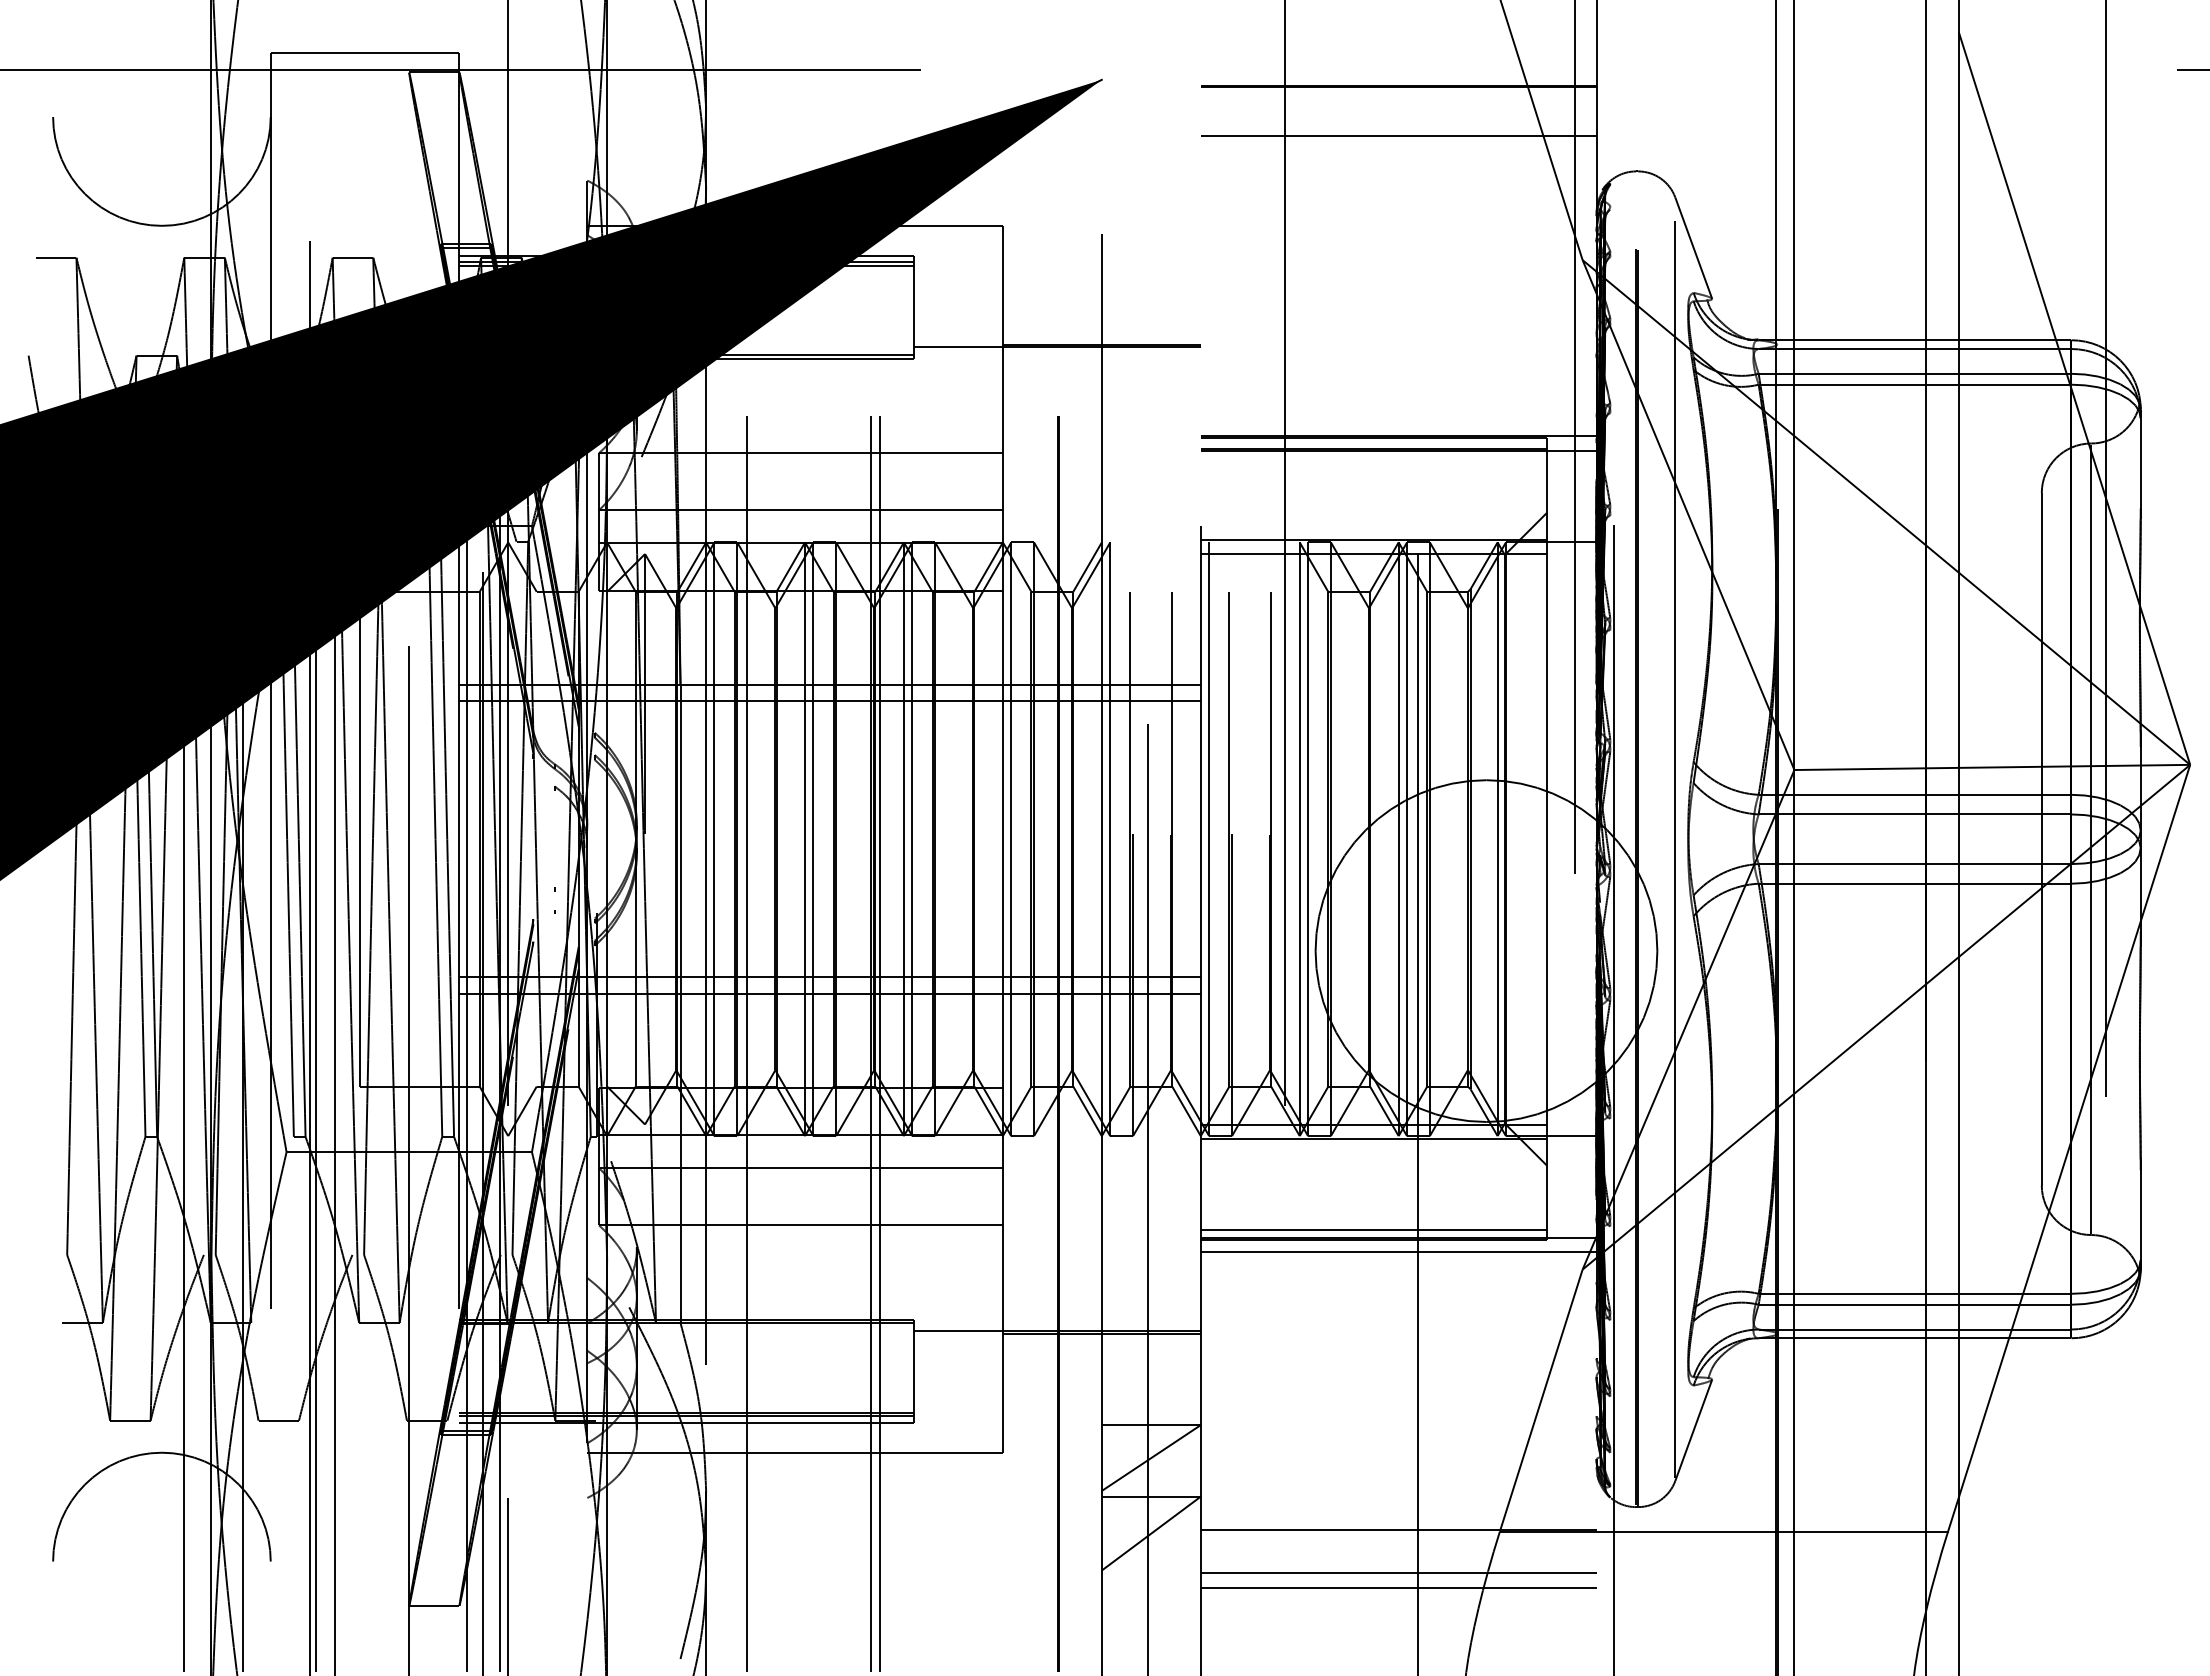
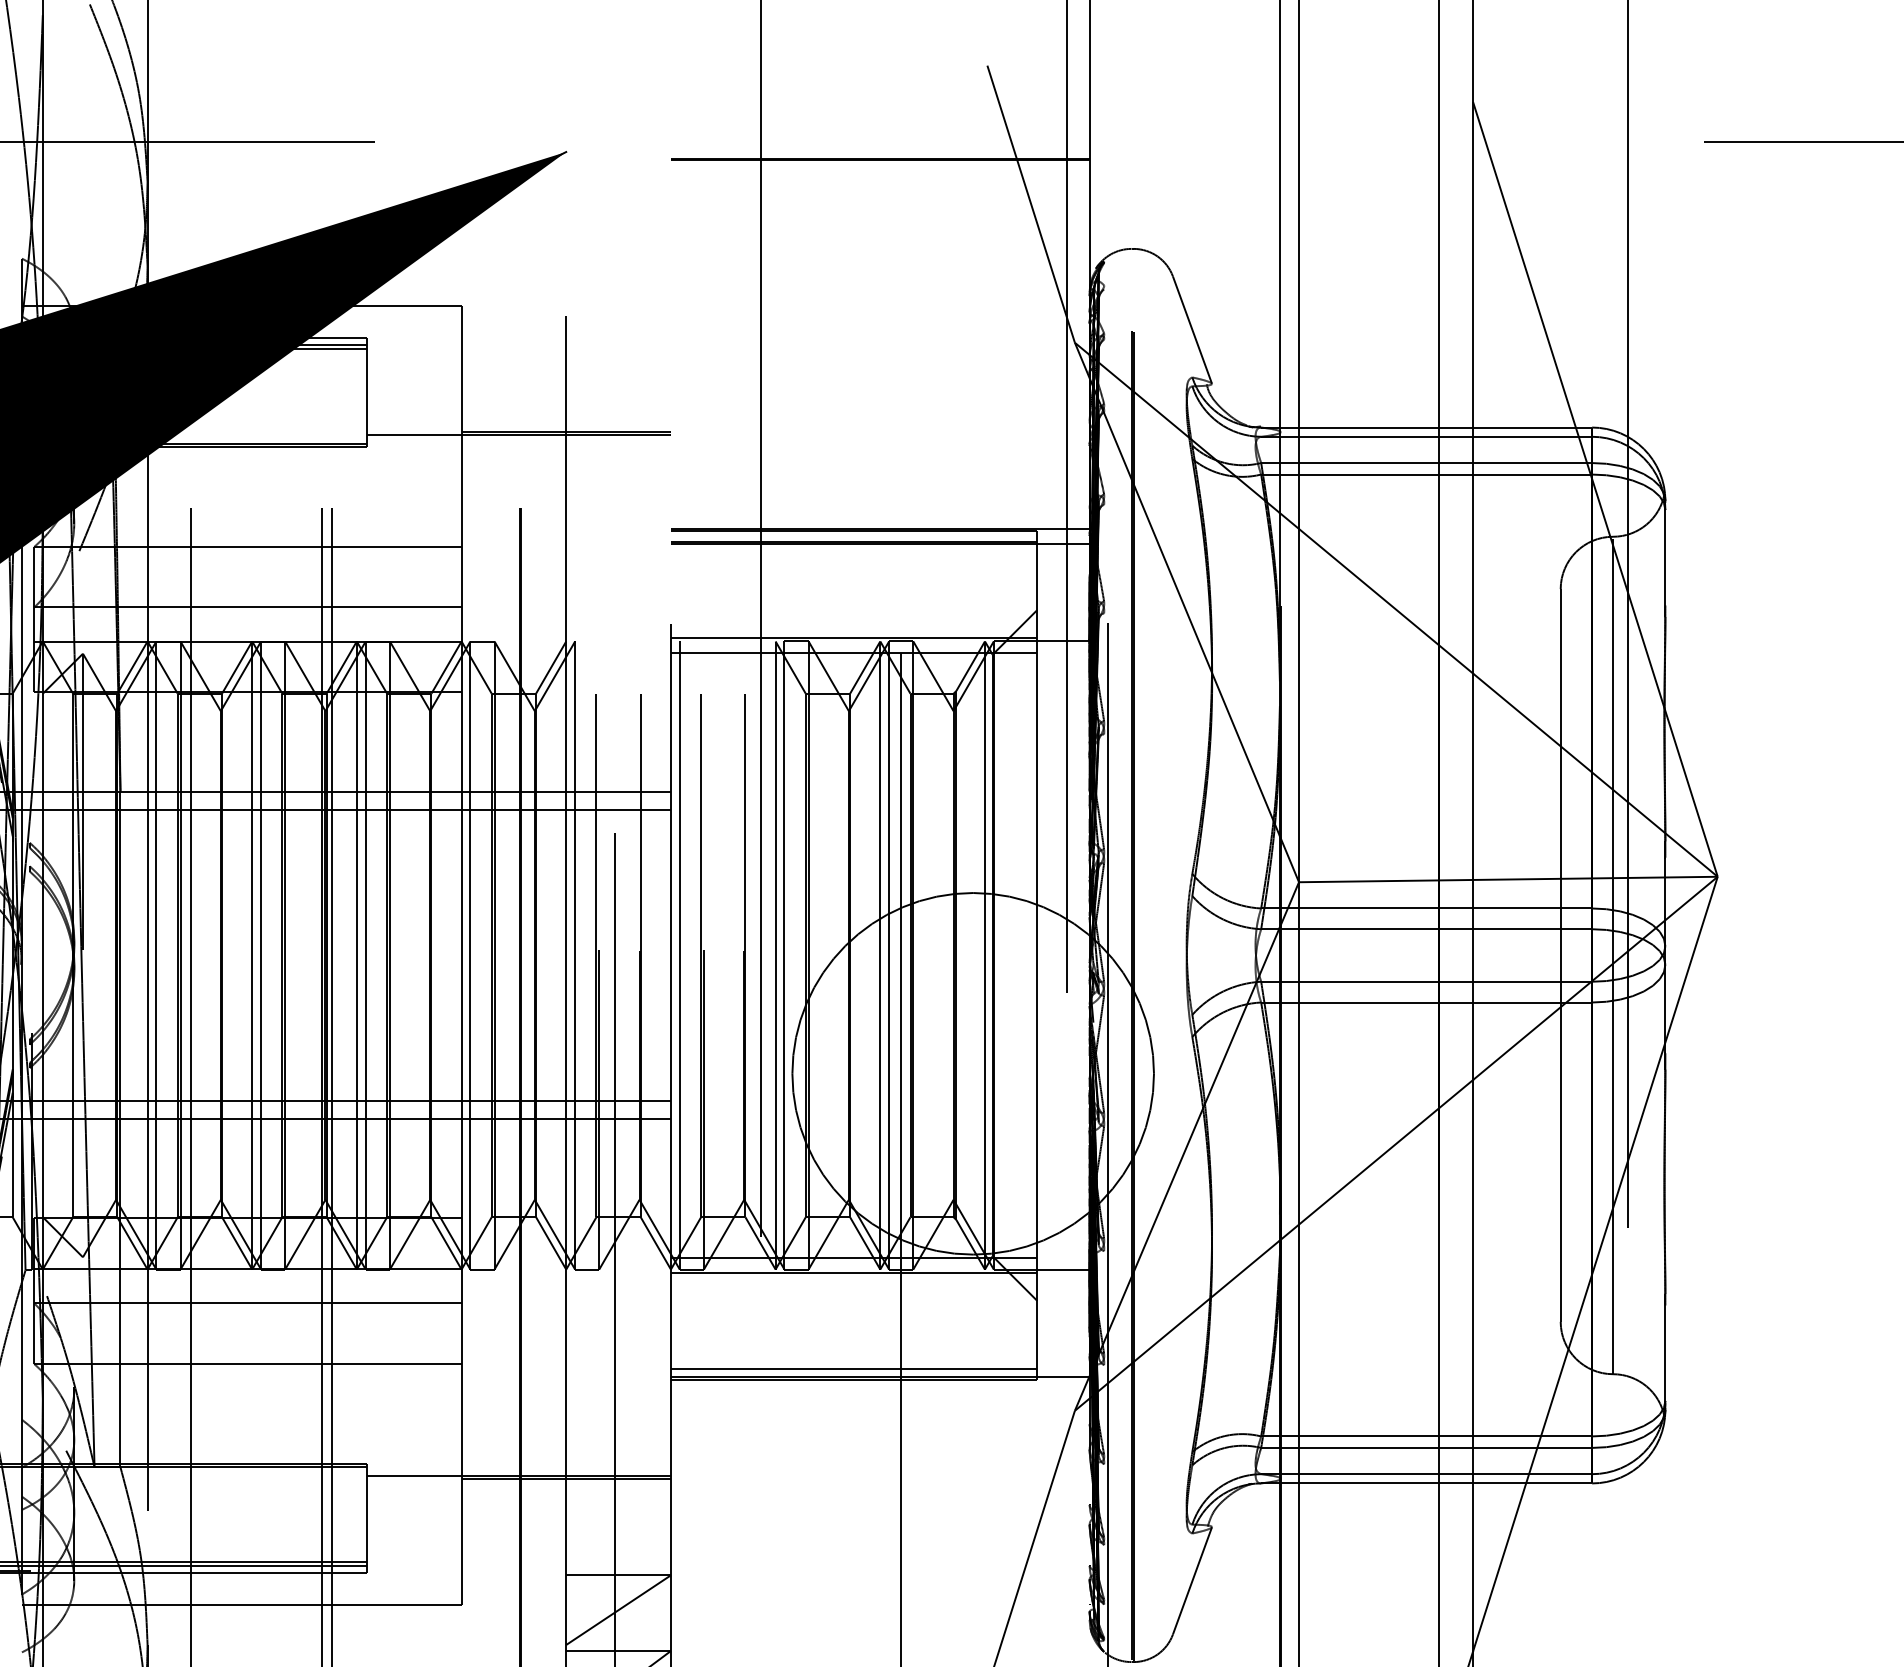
line: (1398, 136) -> (880, 211), removed
line: (1675, 838) -> (1173, 954), removed
line: (1398, 1251) -> (880, 1391), removed

